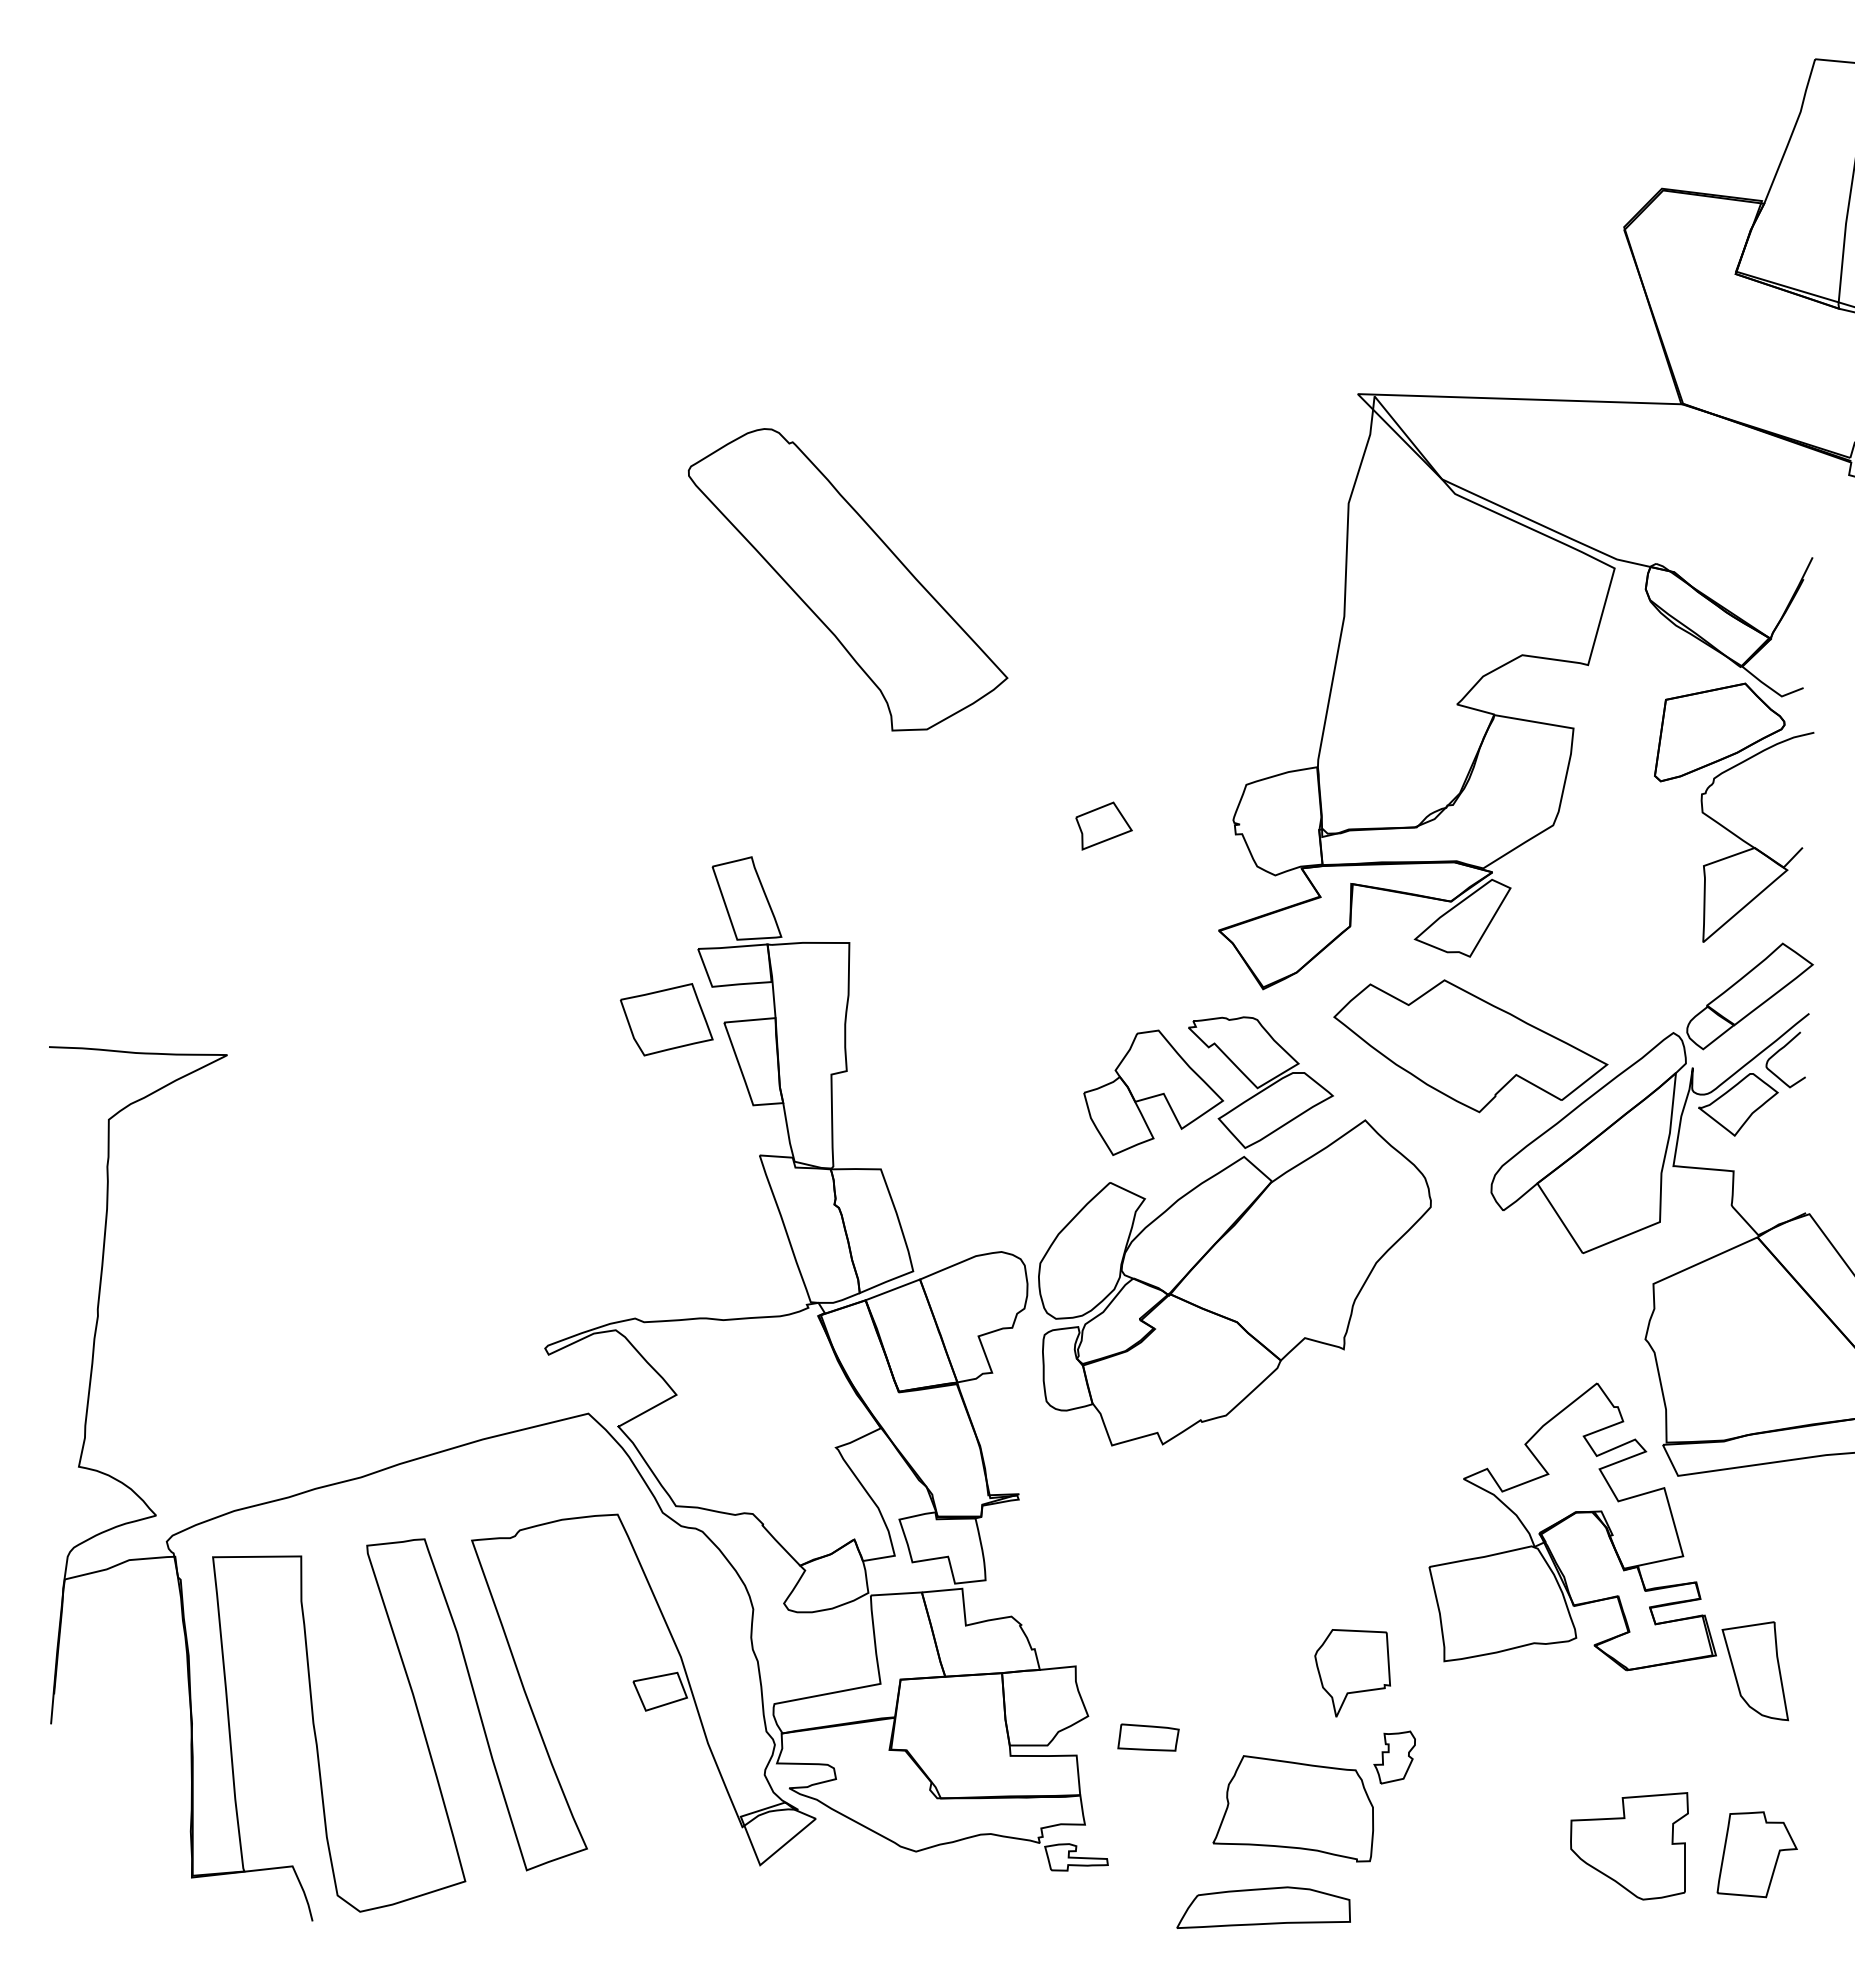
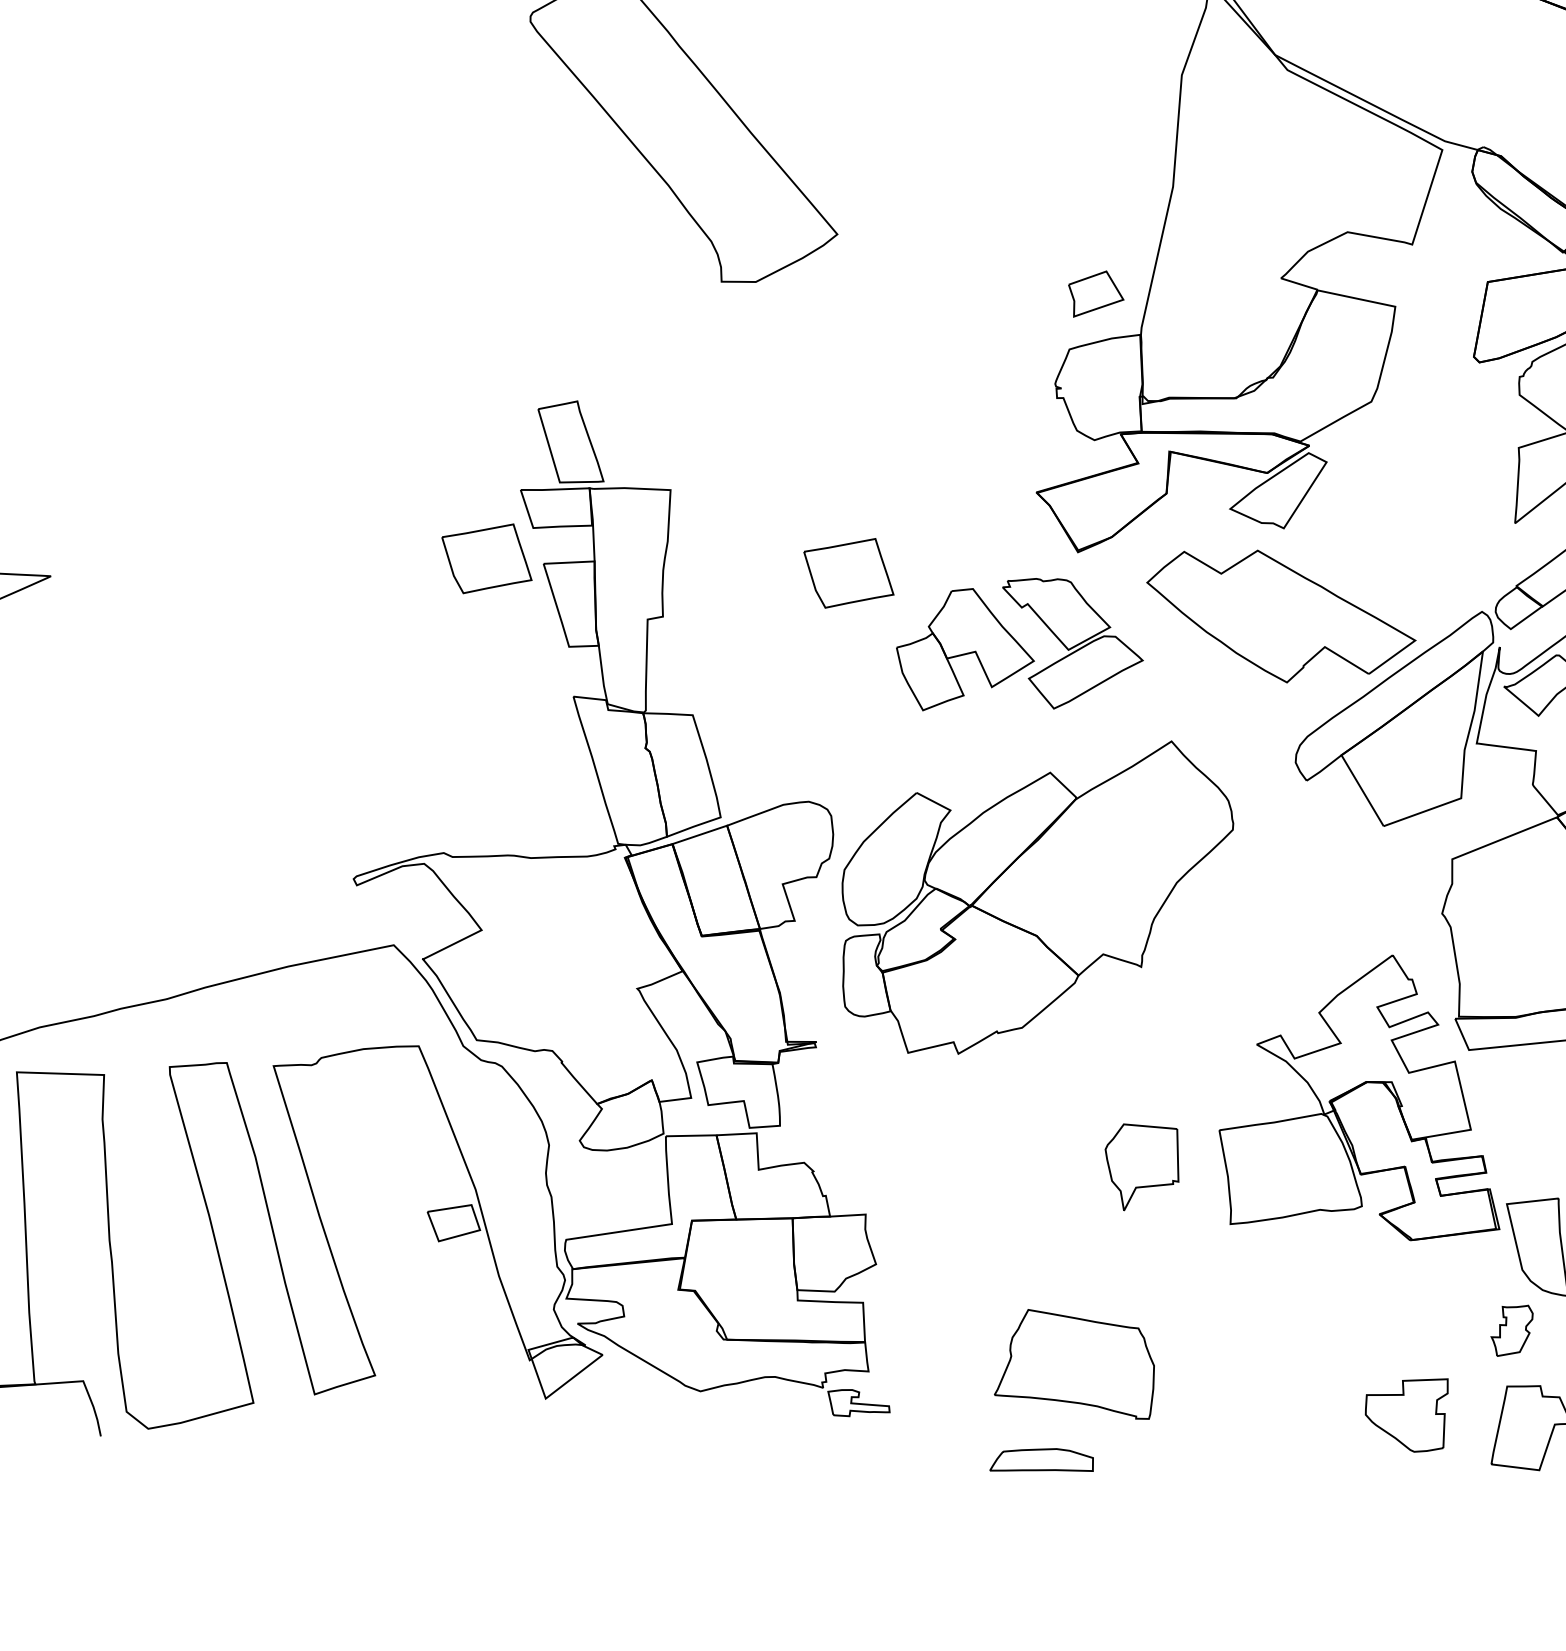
part: (1103, 825) -> (1095, 293), moved
part: (1032, 1019) -> (848, 573), added
part: (1234, 1282) -> (1035, 896), moved
part: (1352, 1673) -> (1141, 1168), moved
part: (1148, 1737) -> (934, 1287), removed
part: (1394, 1757) -> (1511, 1330), moved
part: (1629, 1846) -> (1406, 1414), size x0.7
part: (1263, 1907) -> (1041, 1460), size x0.6

